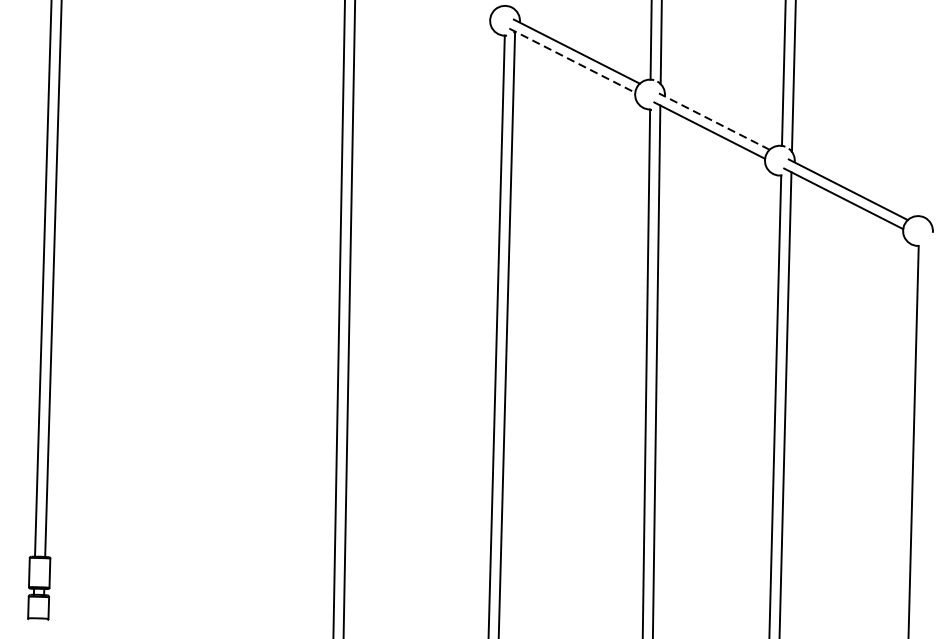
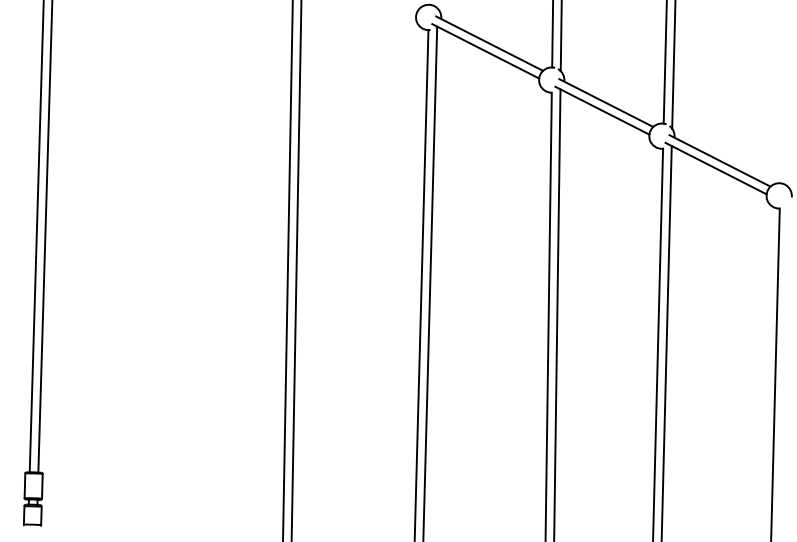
line: (572, 60) -> (485, 51), dashed -> solid
line: (714, 122) -> (606, 103), dashed -> solid

